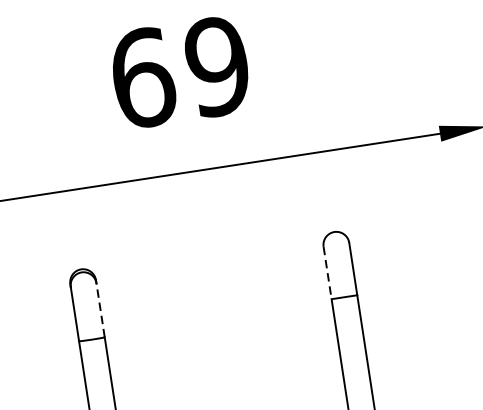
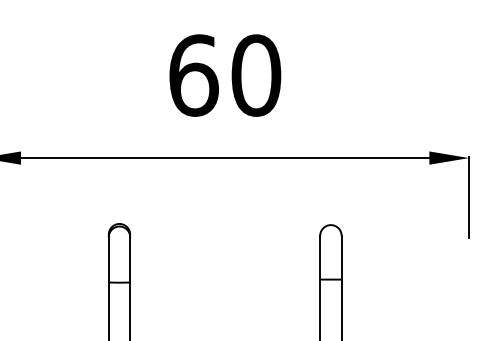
text: (218, 66) -> (256, 75), 69 -> 60
line: (327, 272) -> (320, 257), dashed -> solid
line: (100, 309) -> (130, 259), dashed -> solid

